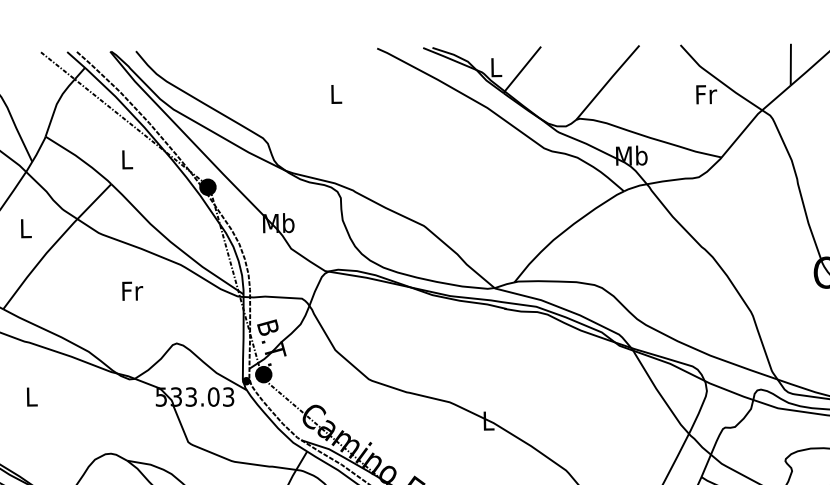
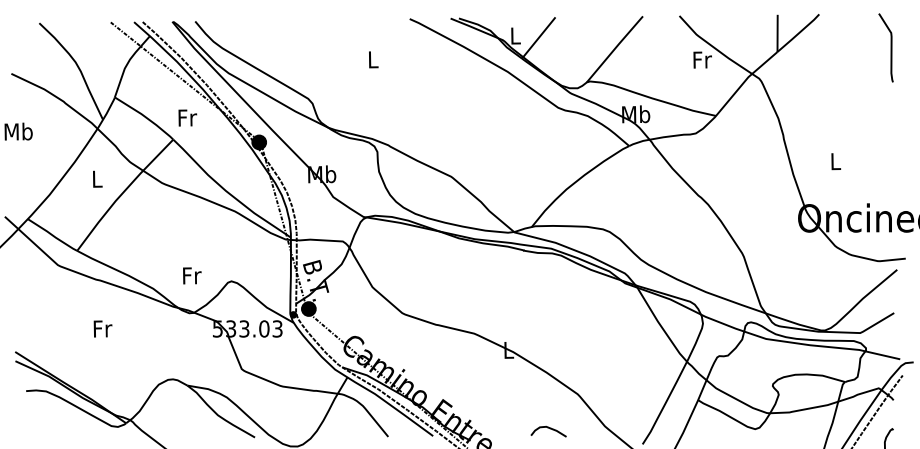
text: (127, 159) -> (187, 117), L -> Fr
text: (132, 290) -> (192, 275), moved
text: (31, 396) -> (102, 328), L -> Fr

